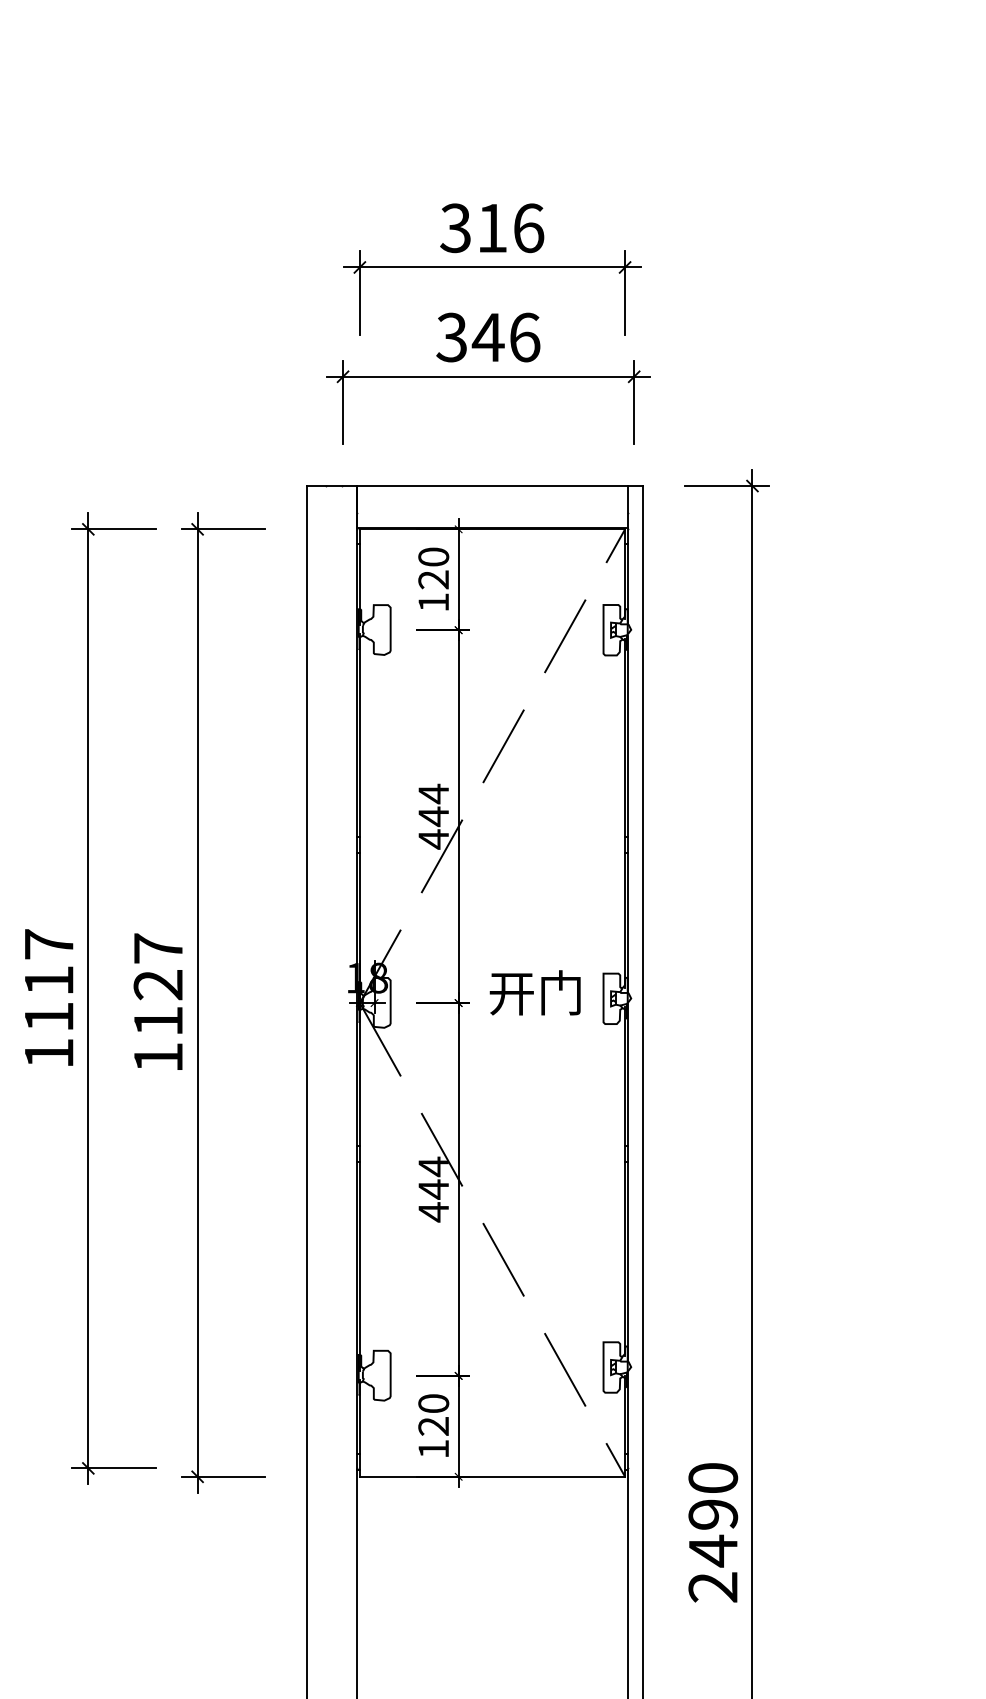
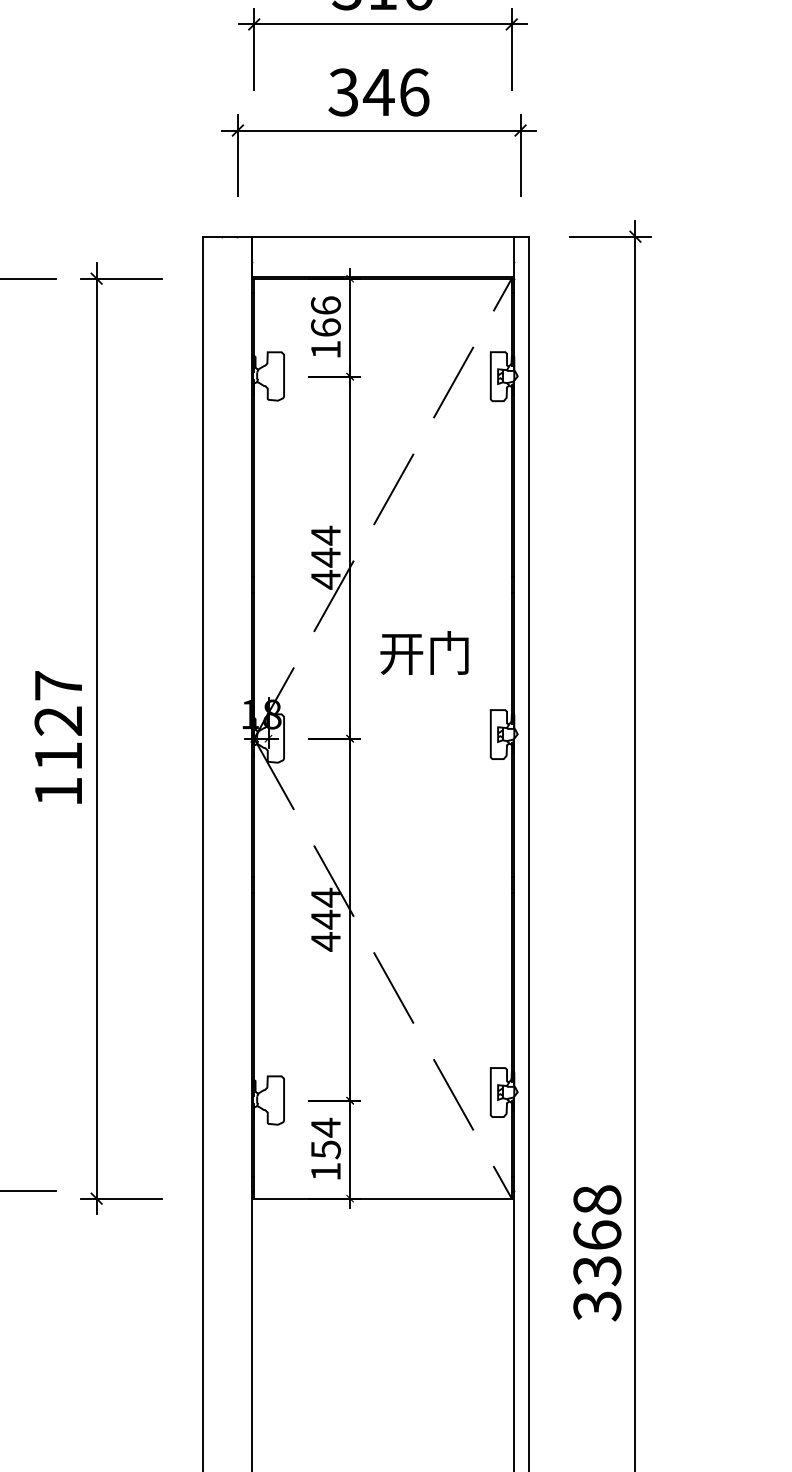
text: (433, 568) -> (325, 316), 120 -> 166
text: (534, 992) -> (423, 652), moved
text: (433, 1414) -> (325, 1138), 120 -> 154
text: (713, 1533) -> (597, 1253), 2490 -> 3368

